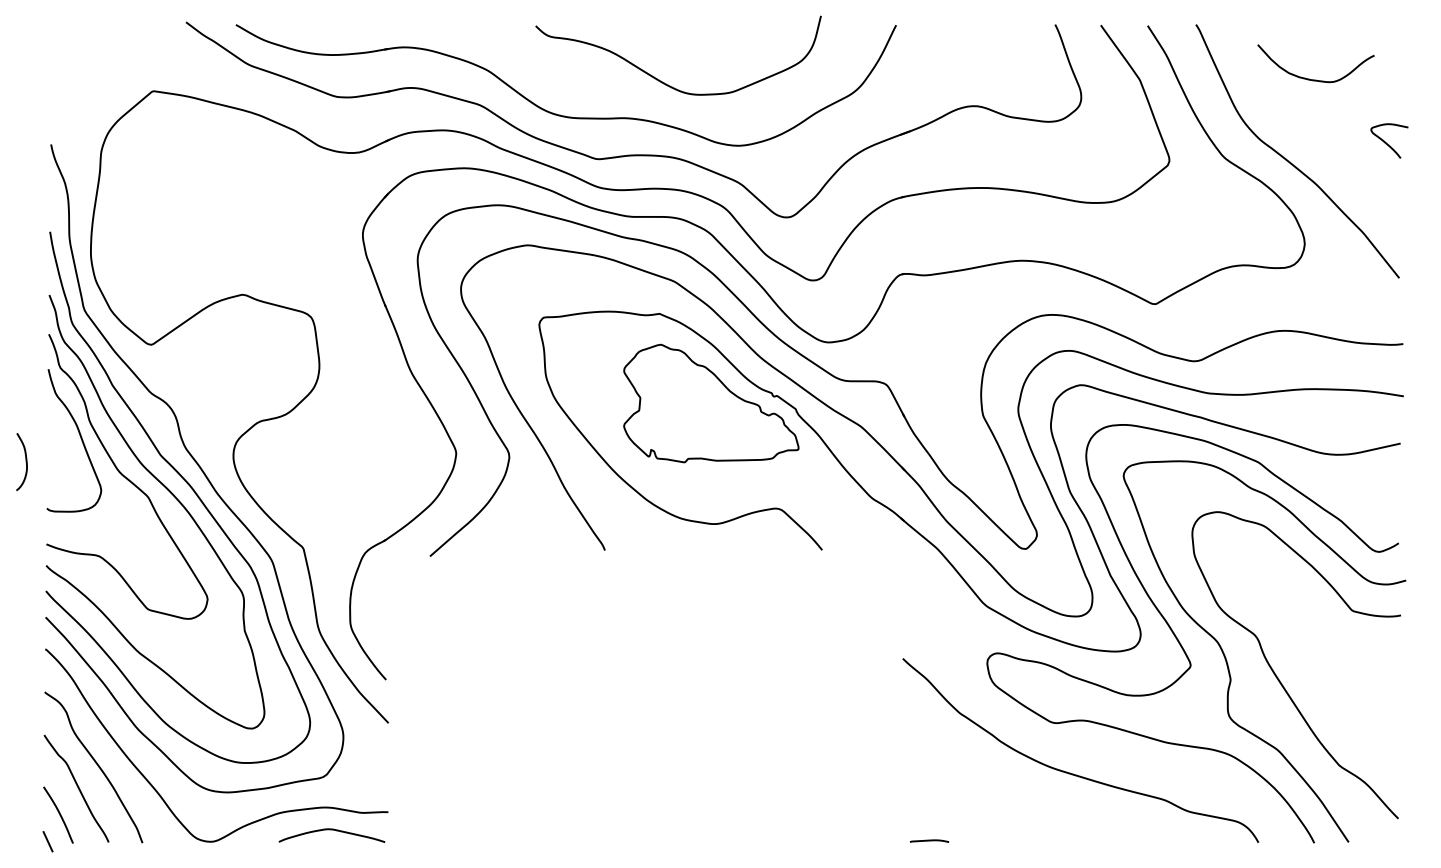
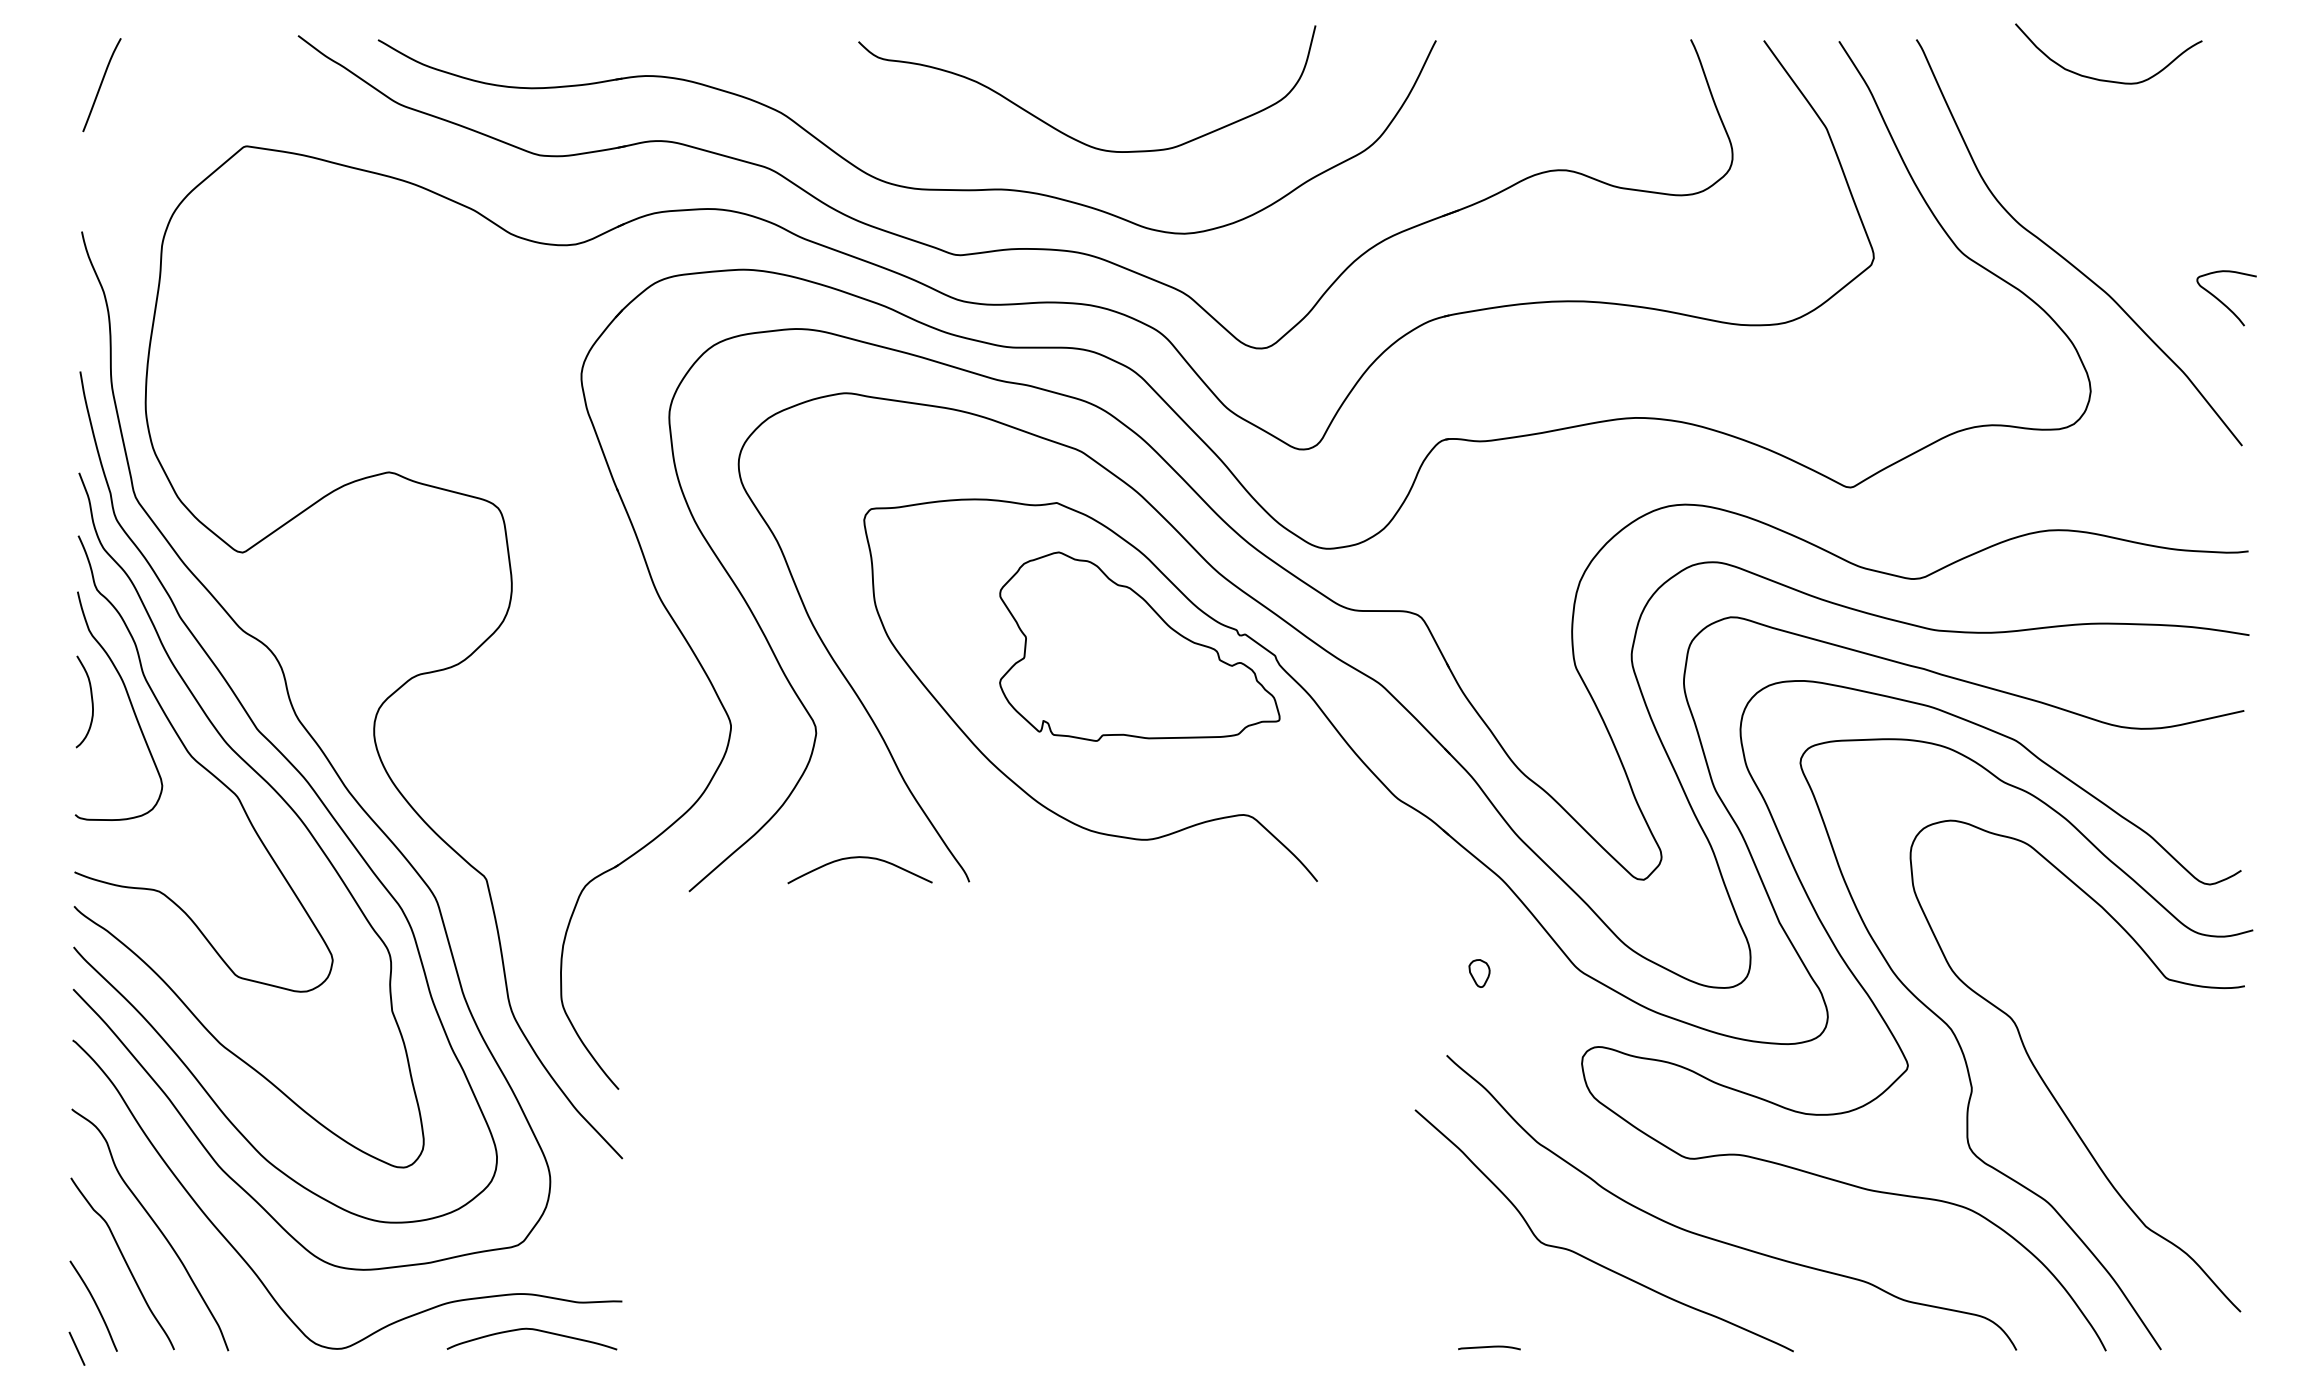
curve: (63, 52) -> (101, 84), added
curve: (1315, 79) -> (2107, 79), moved
curve: (1386, 142) -> (2221, 300), moved
curve: (25, 461) -> (90, 701), moved
curve: (536, 535) -> (859, 858), added
part: (923, 607) -> (1479, 973), added
curve: (991, 784) -> (1588, 1257), added

